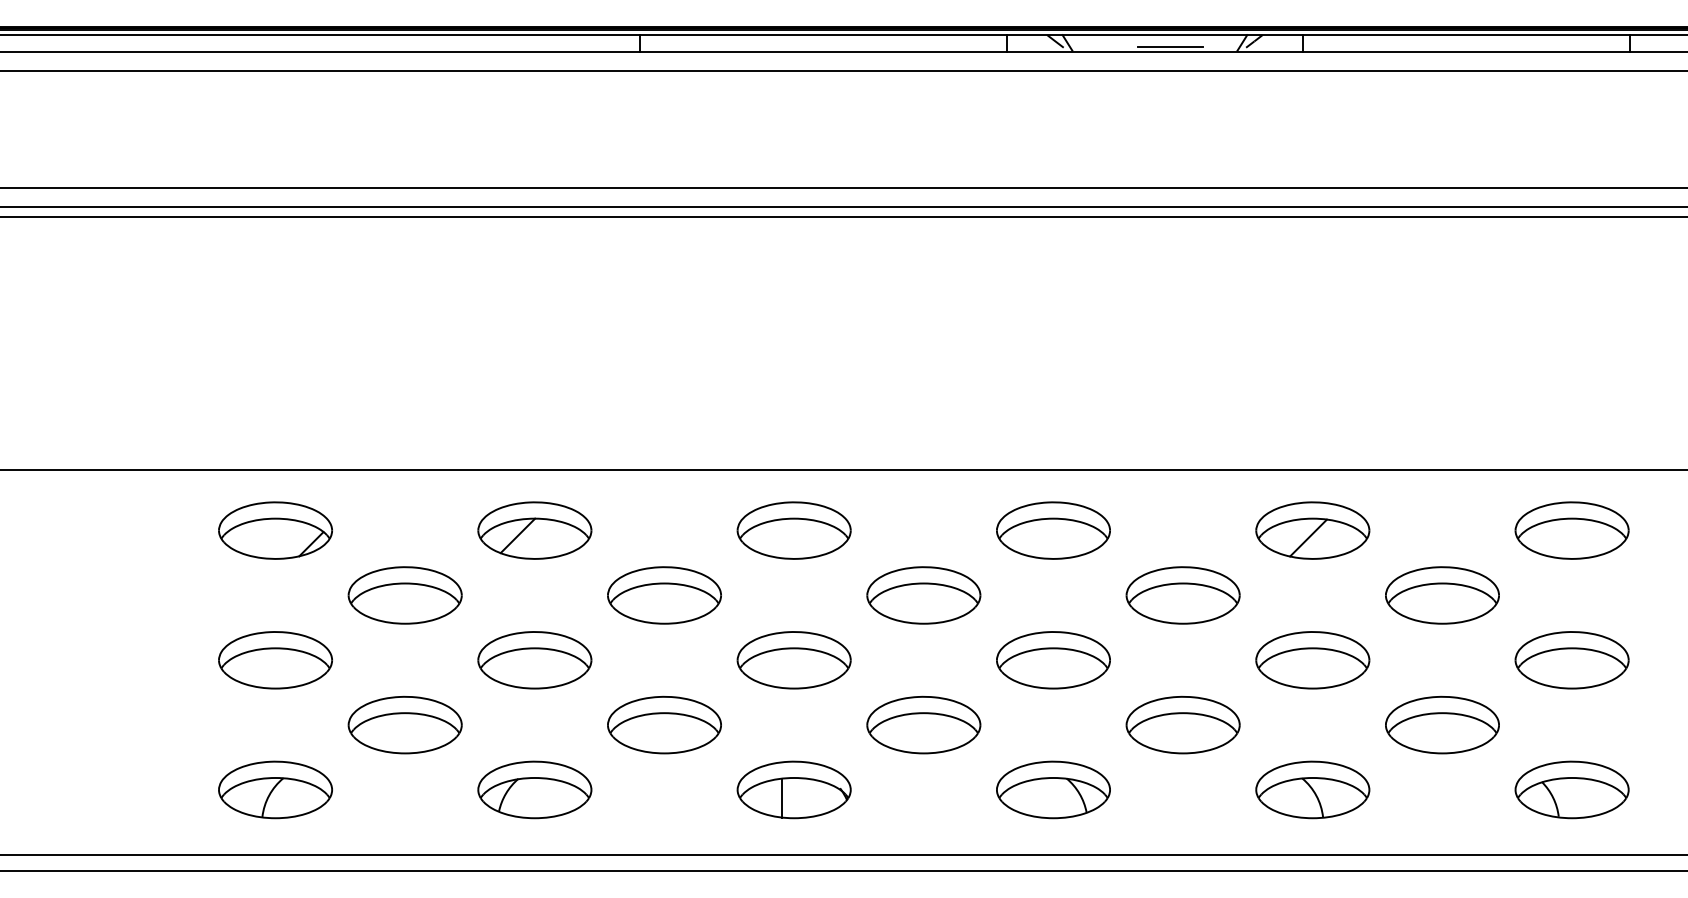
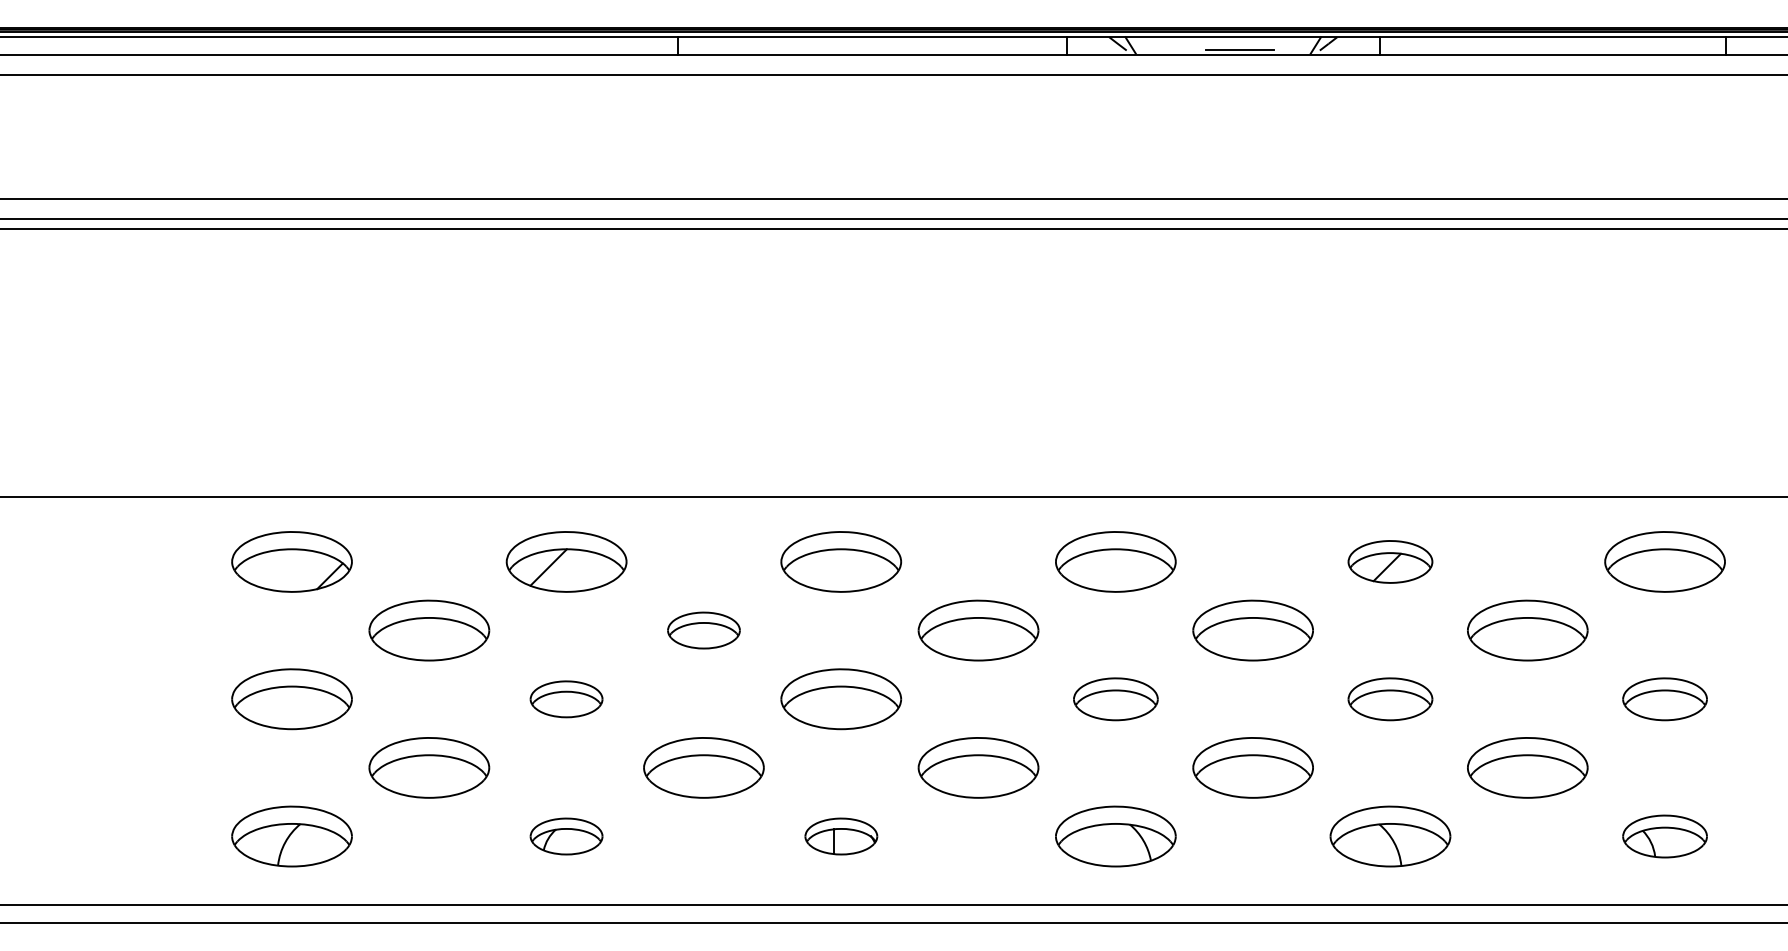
part: (1312, 530) -> (1390, 561), size x0.7
part: (664, 595) -> (703, 630), size x0.6
part: (534, 660) -> (566, 699), size x0.6
part: (1053, 660) -> (1115, 699), size x0.7
part: (1312, 660) -> (1390, 699), size x0.7
part: (1571, 660) -> (1664, 699), size x0.7
part: (534, 789) -> (566, 836), size x0.6
part: (794, 789) -> (841, 836), size x0.6
part: (1571, 789) -> (1664, 836), size x0.7

